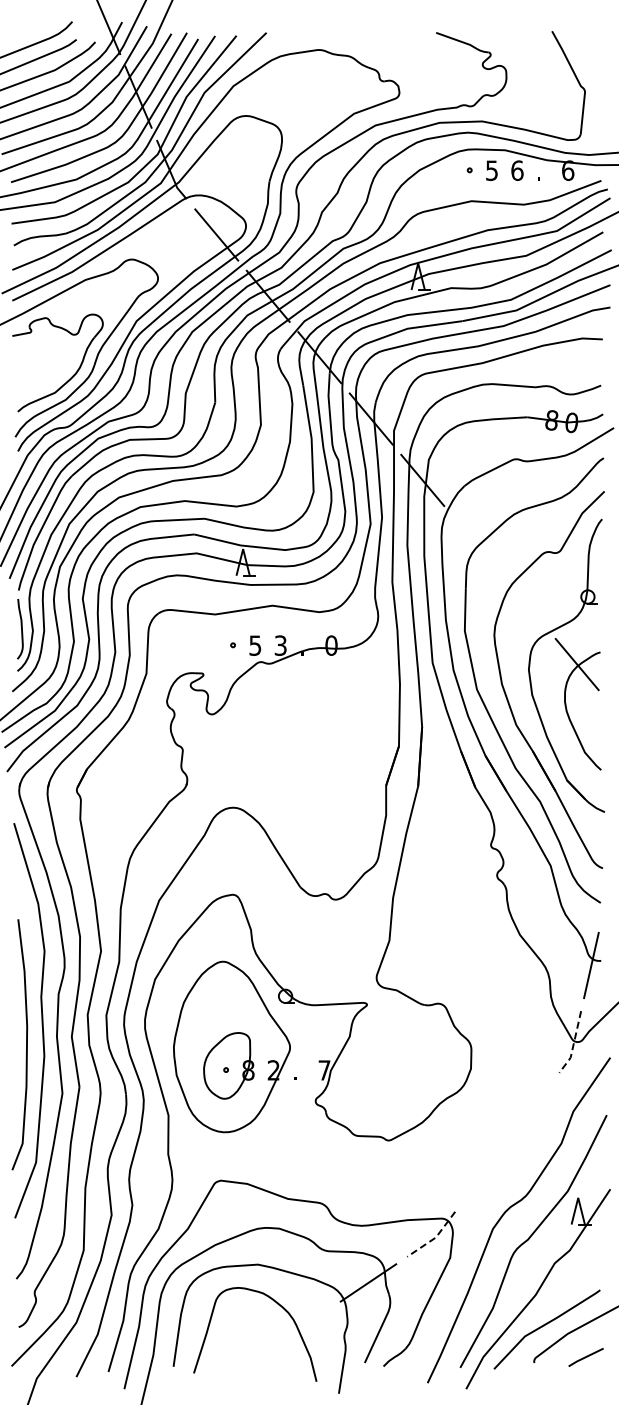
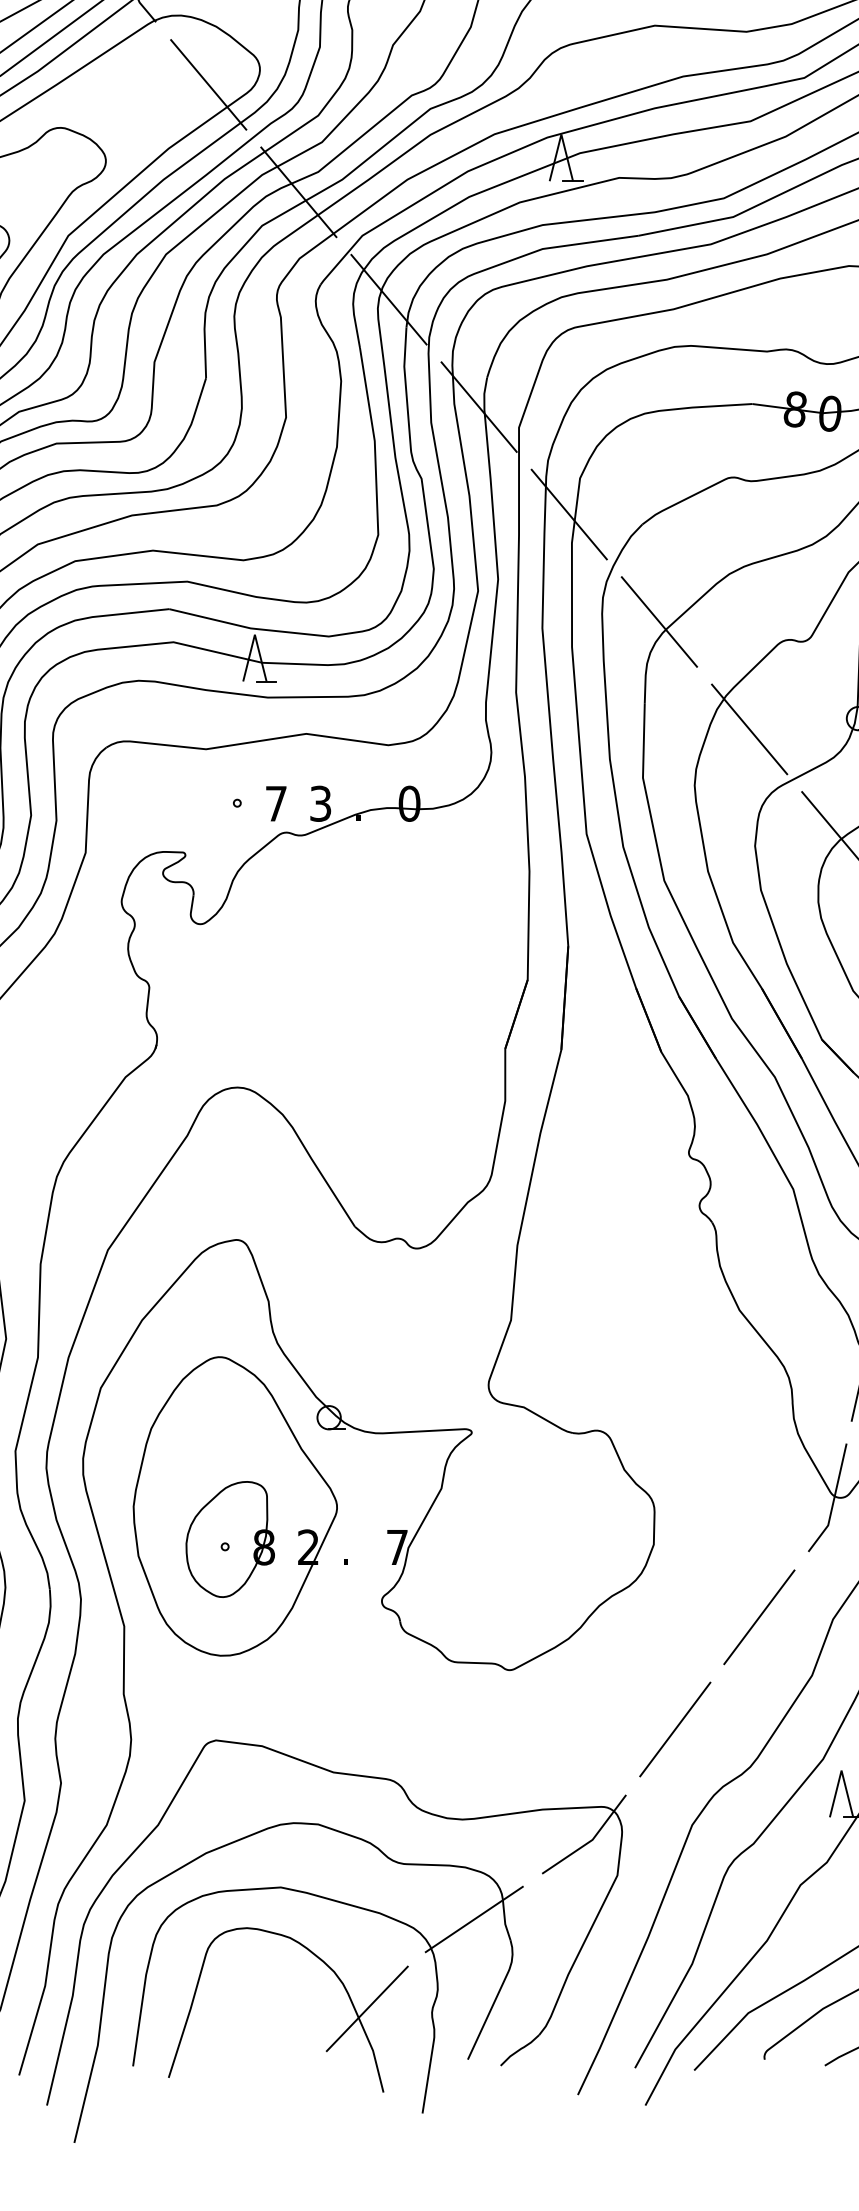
line: (473, 541) -> (658, 621), added
line: (525, 602) -> (749, 728), added
text: (255, 645) -> (276, 803), 5 -> 7
line: (573, 1044) -> (833, 1502), dashed -> solid
line: (531, 1110) -> (759, 1617), added
line: (483, 1174) -> (675, 1729), added
line: (435, 1238) -> (591, 1841), dashed -> solid
line: (307, 1333) -> (367, 2008), added

